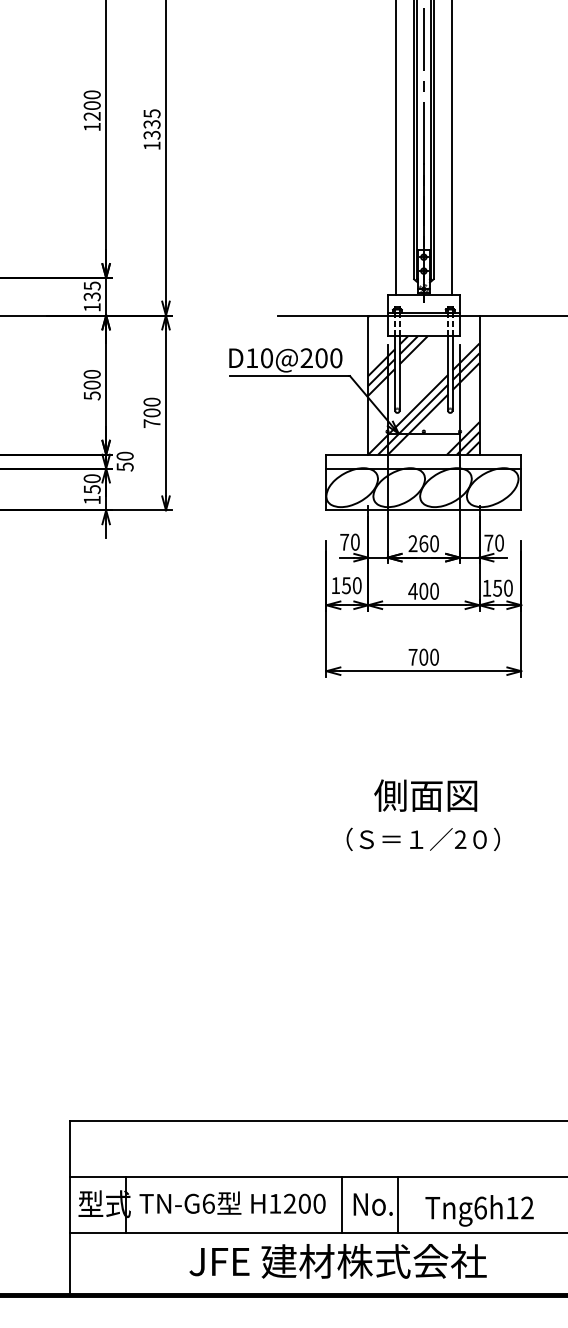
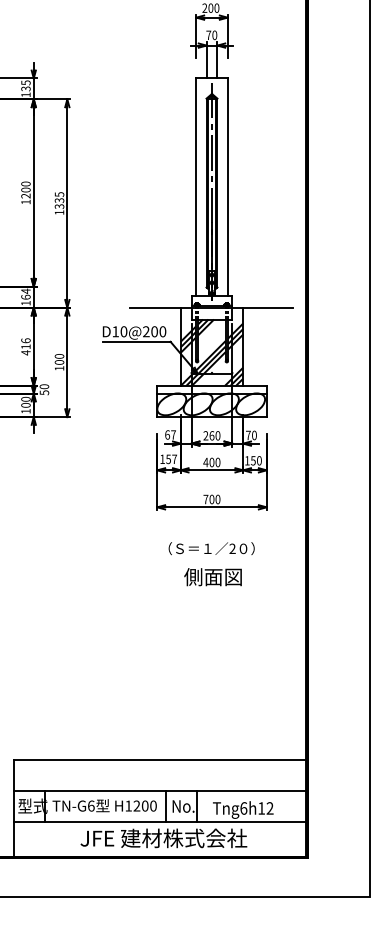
text: (91, 290) -> (25, 293), 135 -> 164
text: (91, 384) -> (25, 346), 500 -> 416
text: (152, 423) -> (59, 368), 700 -> 100
text: (91, 487) -> (25, 404), 150 -> 100
text: (349, 541) -> (170, 434), 70 -> 67
text: (357, 585) -> (174, 459), 150 -> 157
text: (422, 839) -> (211, 548), moved

